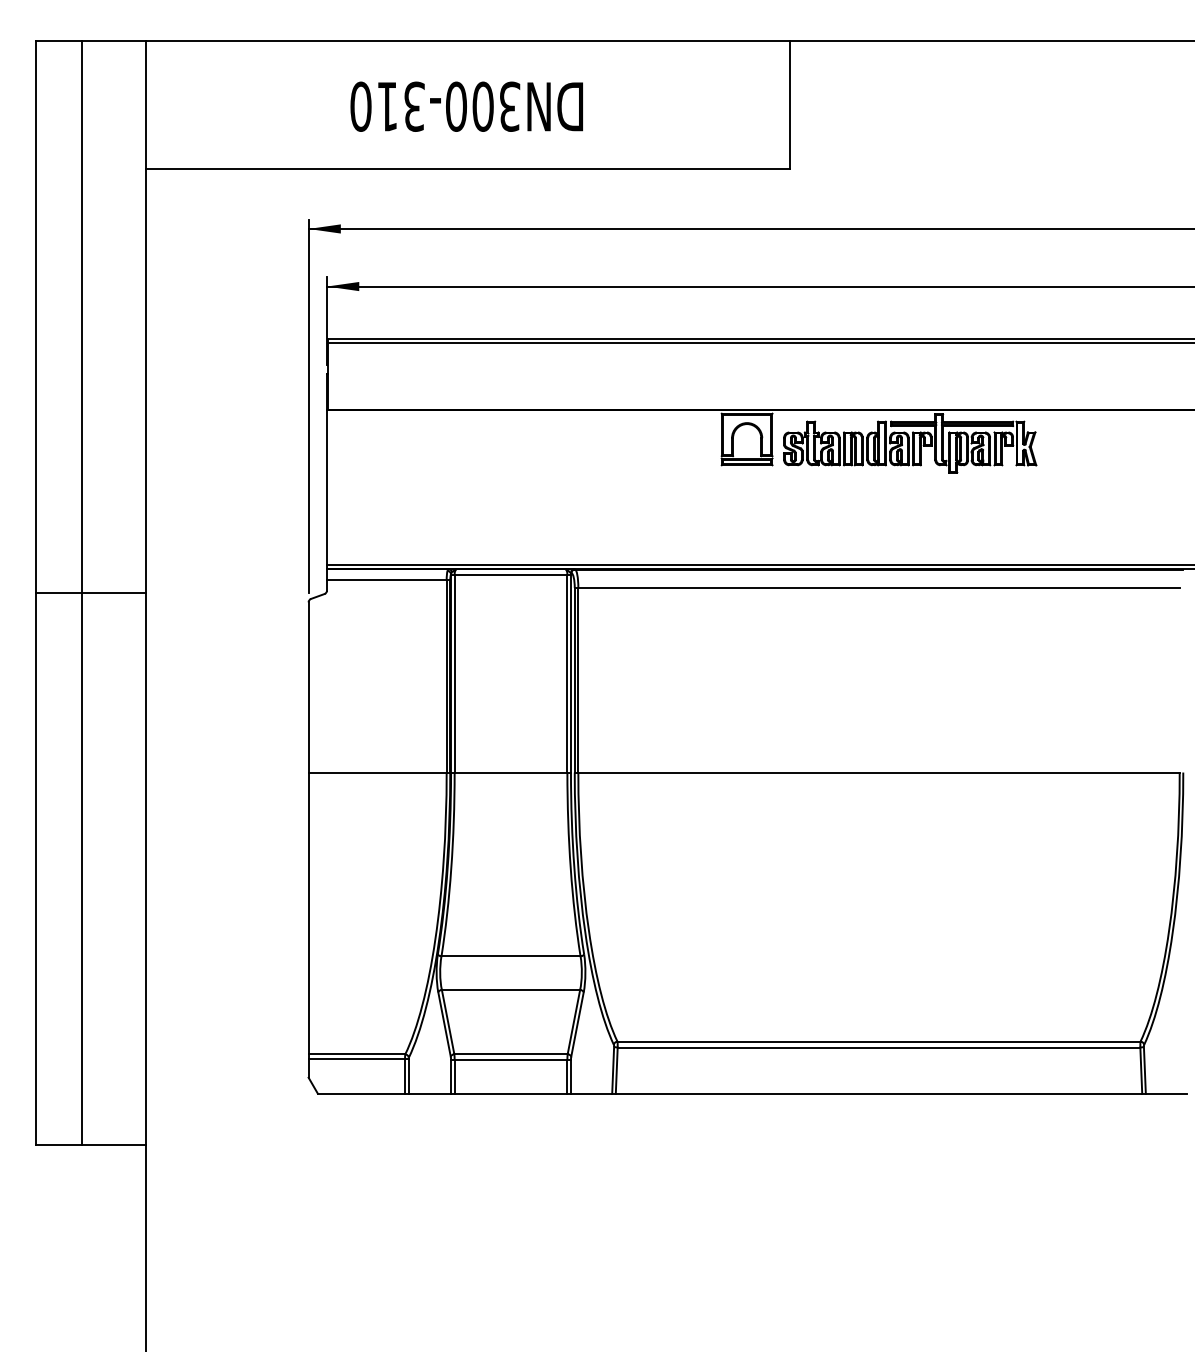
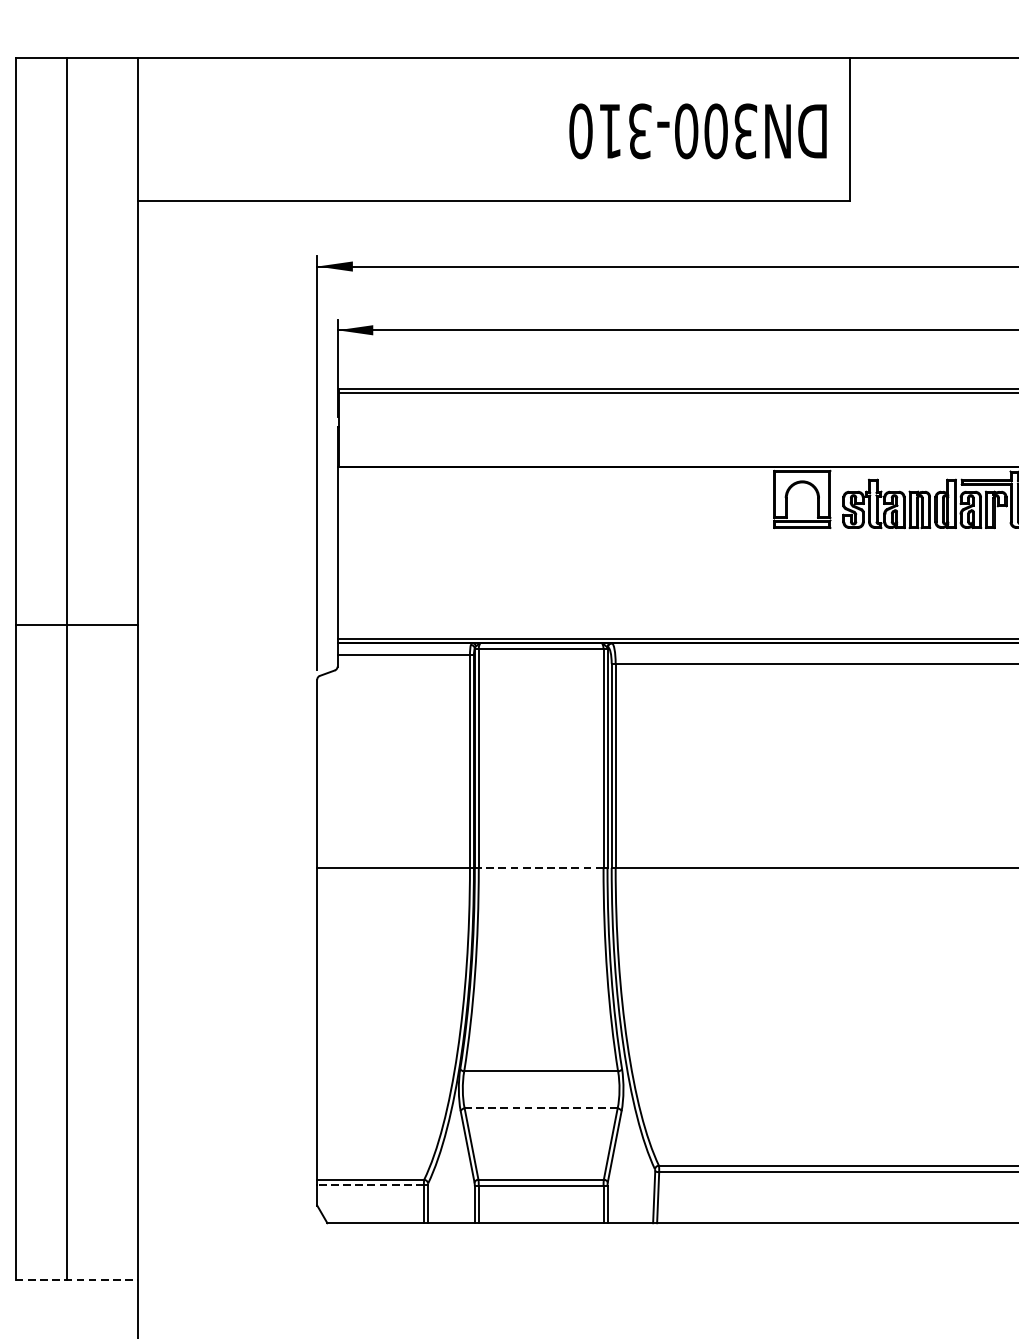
text: (466, 106) -> (697, 131), moved
line: (91, 592) -> (77, 624), moved
line: (510, 772) -> (540, 867), solid -> dashed
line: (510, 989) -> (540, 1108), solid -> dashed
line: (356, 1059) -> (370, 1185), solid -> dashed
line: (91, 1144) -> (77, 1279), solid -> dashed

